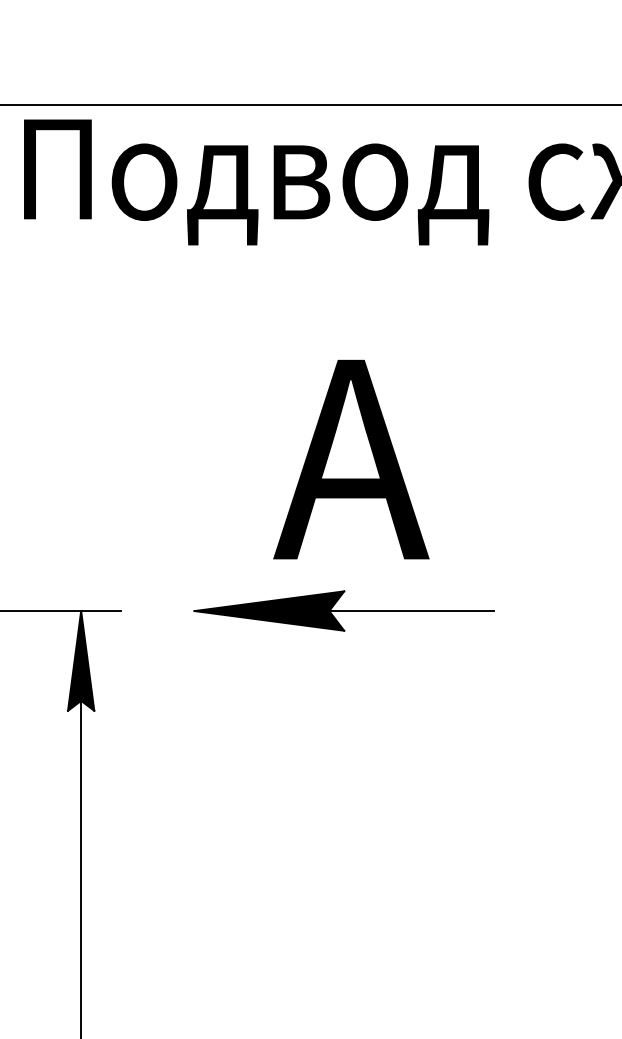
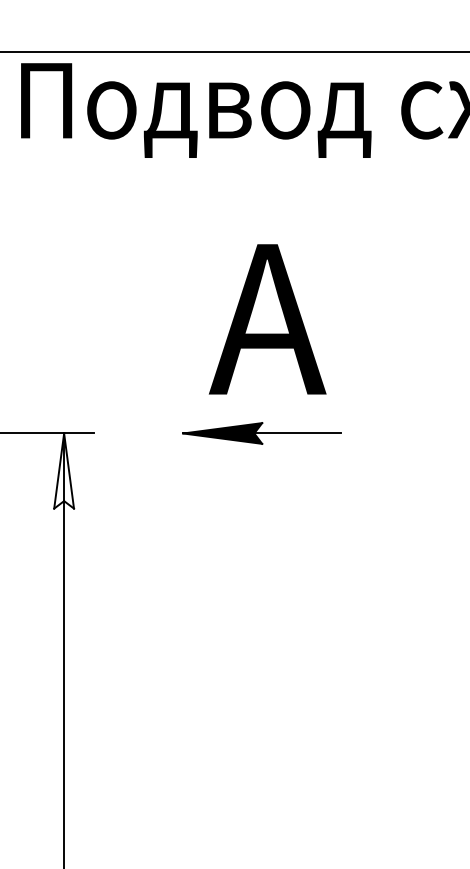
part: (343, 611) -> (261, 433), size x0.7
fill: (81, 660) -> (64, 470), removed

